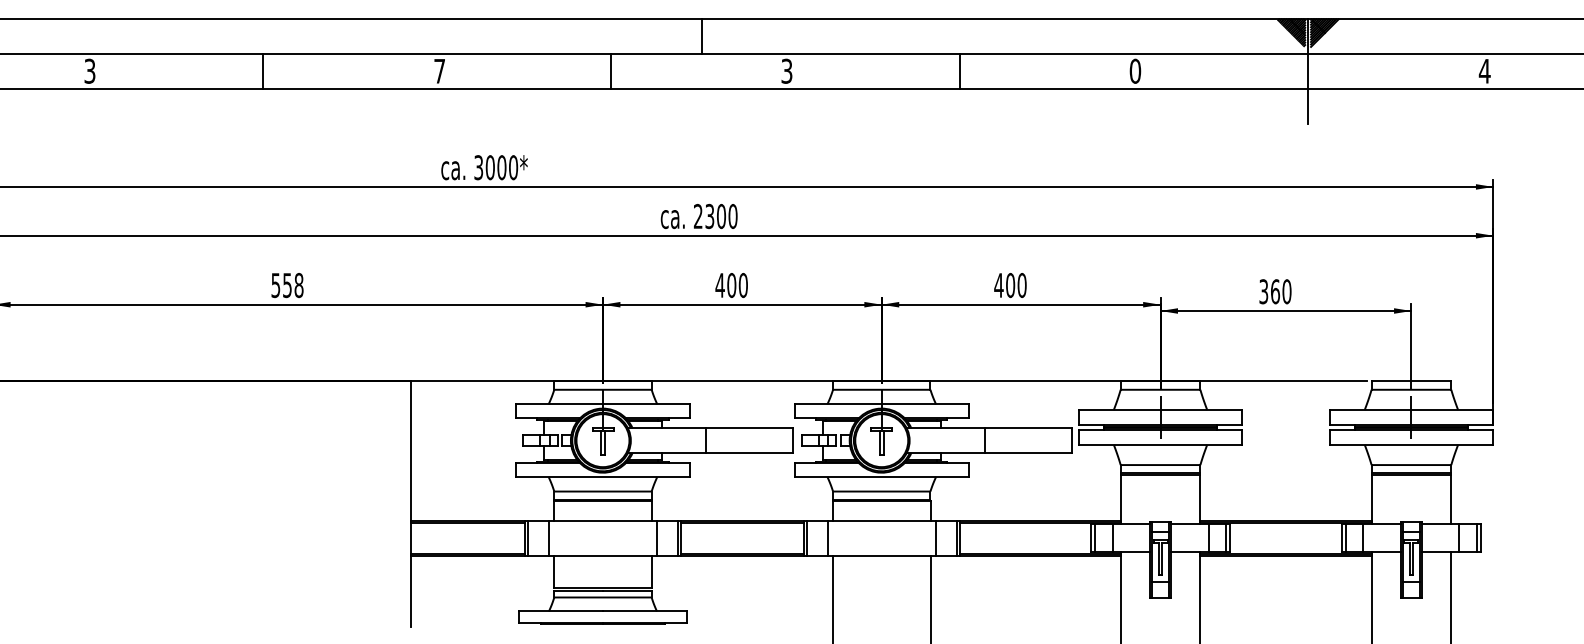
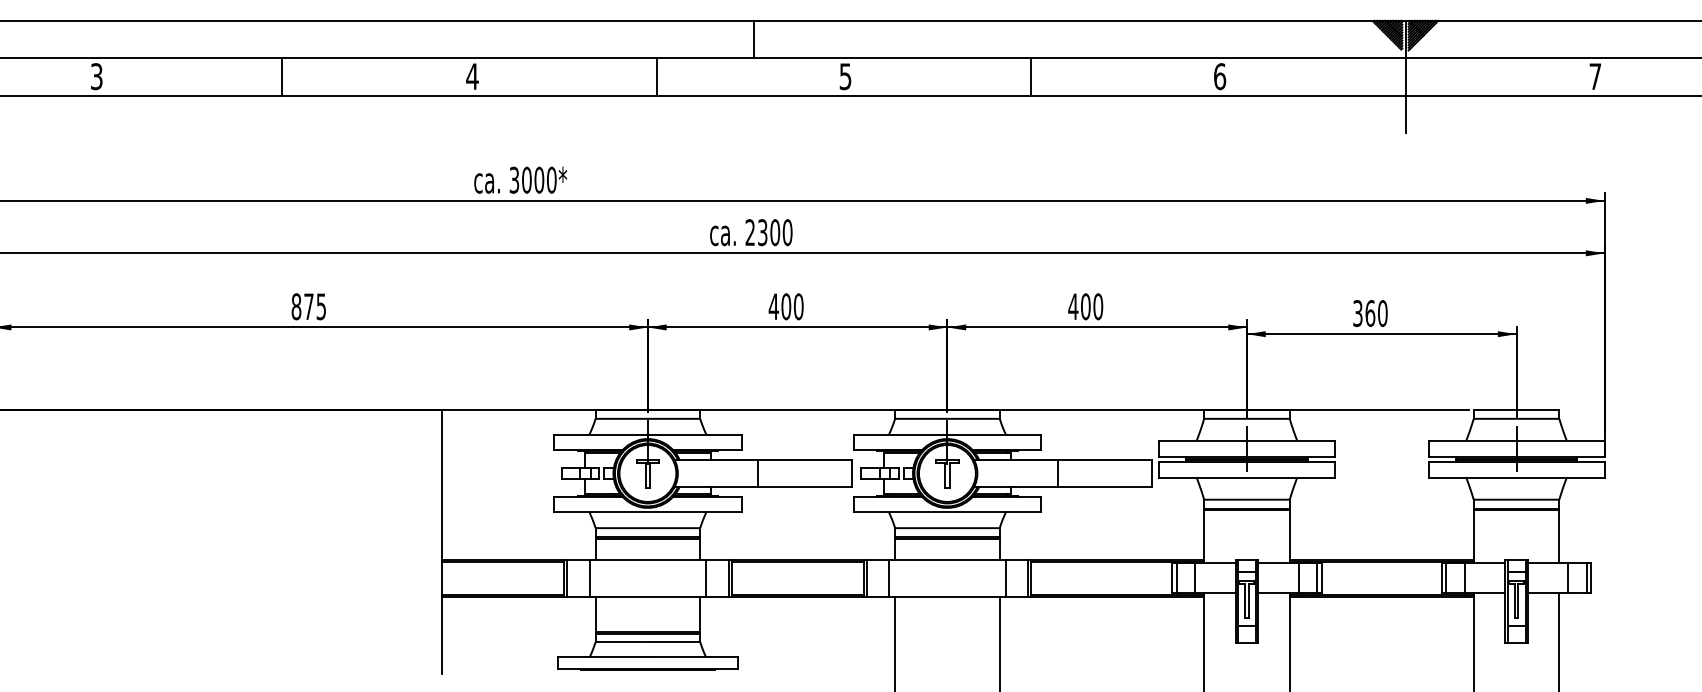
text: (787, 70) -> (846, 75), 3 -> 5
text: (1135, 70) -> (1220, 75), 0 -> 6
text: (439, 71) -> (472, 76), 7 -> 4
text: (1484, 71) -> (1595, 76), 4 -> 7
text: (287, 285) -> (308, 306), 558 -> 875

